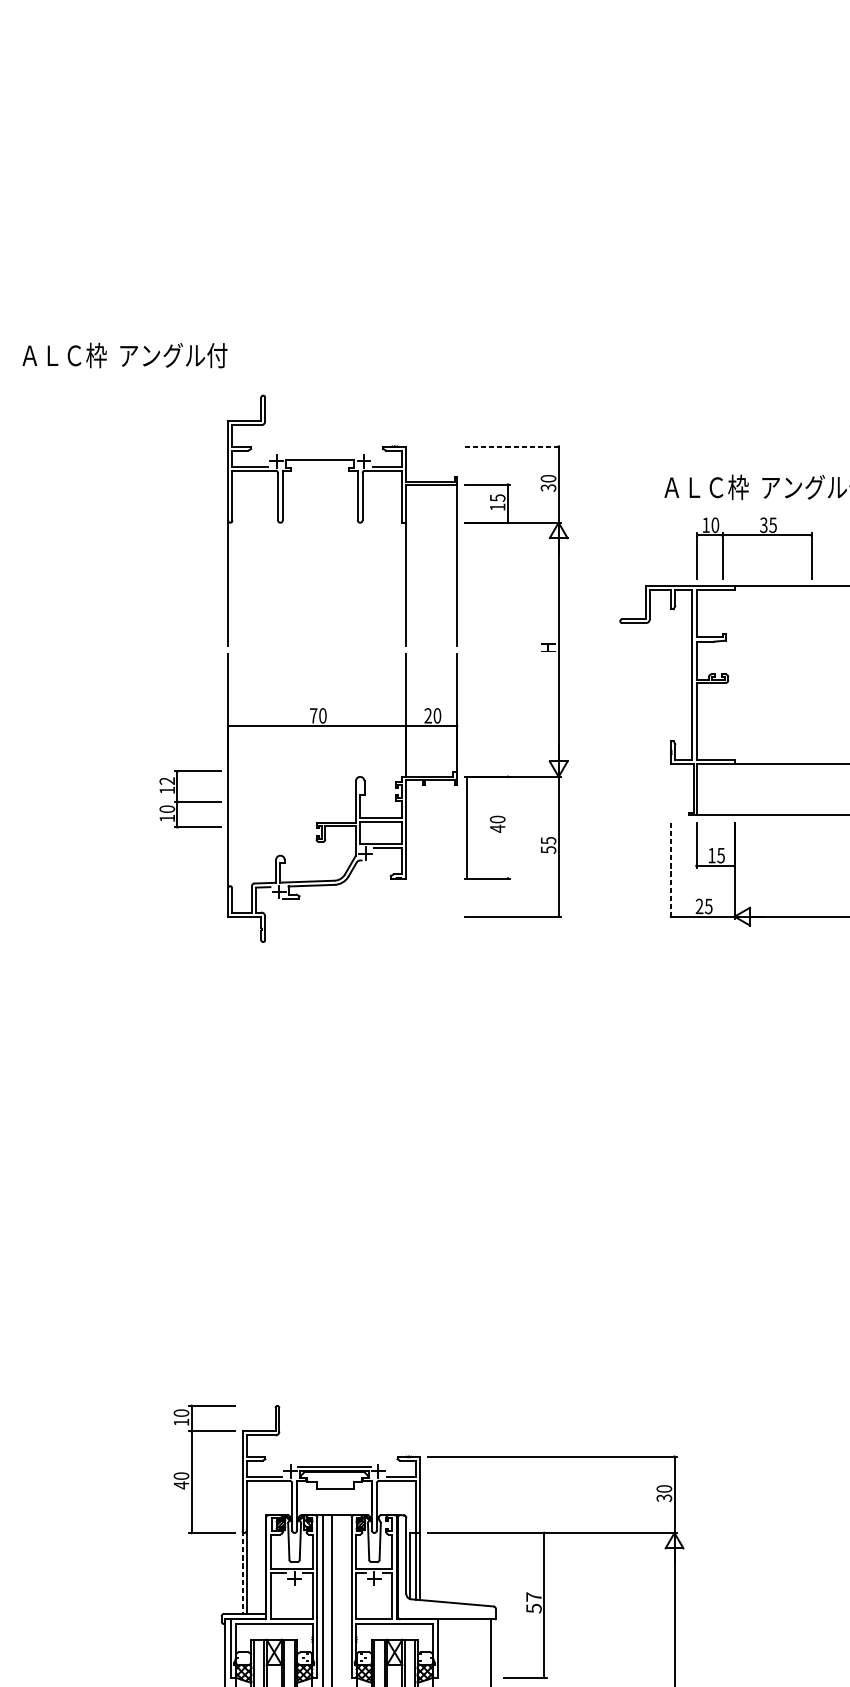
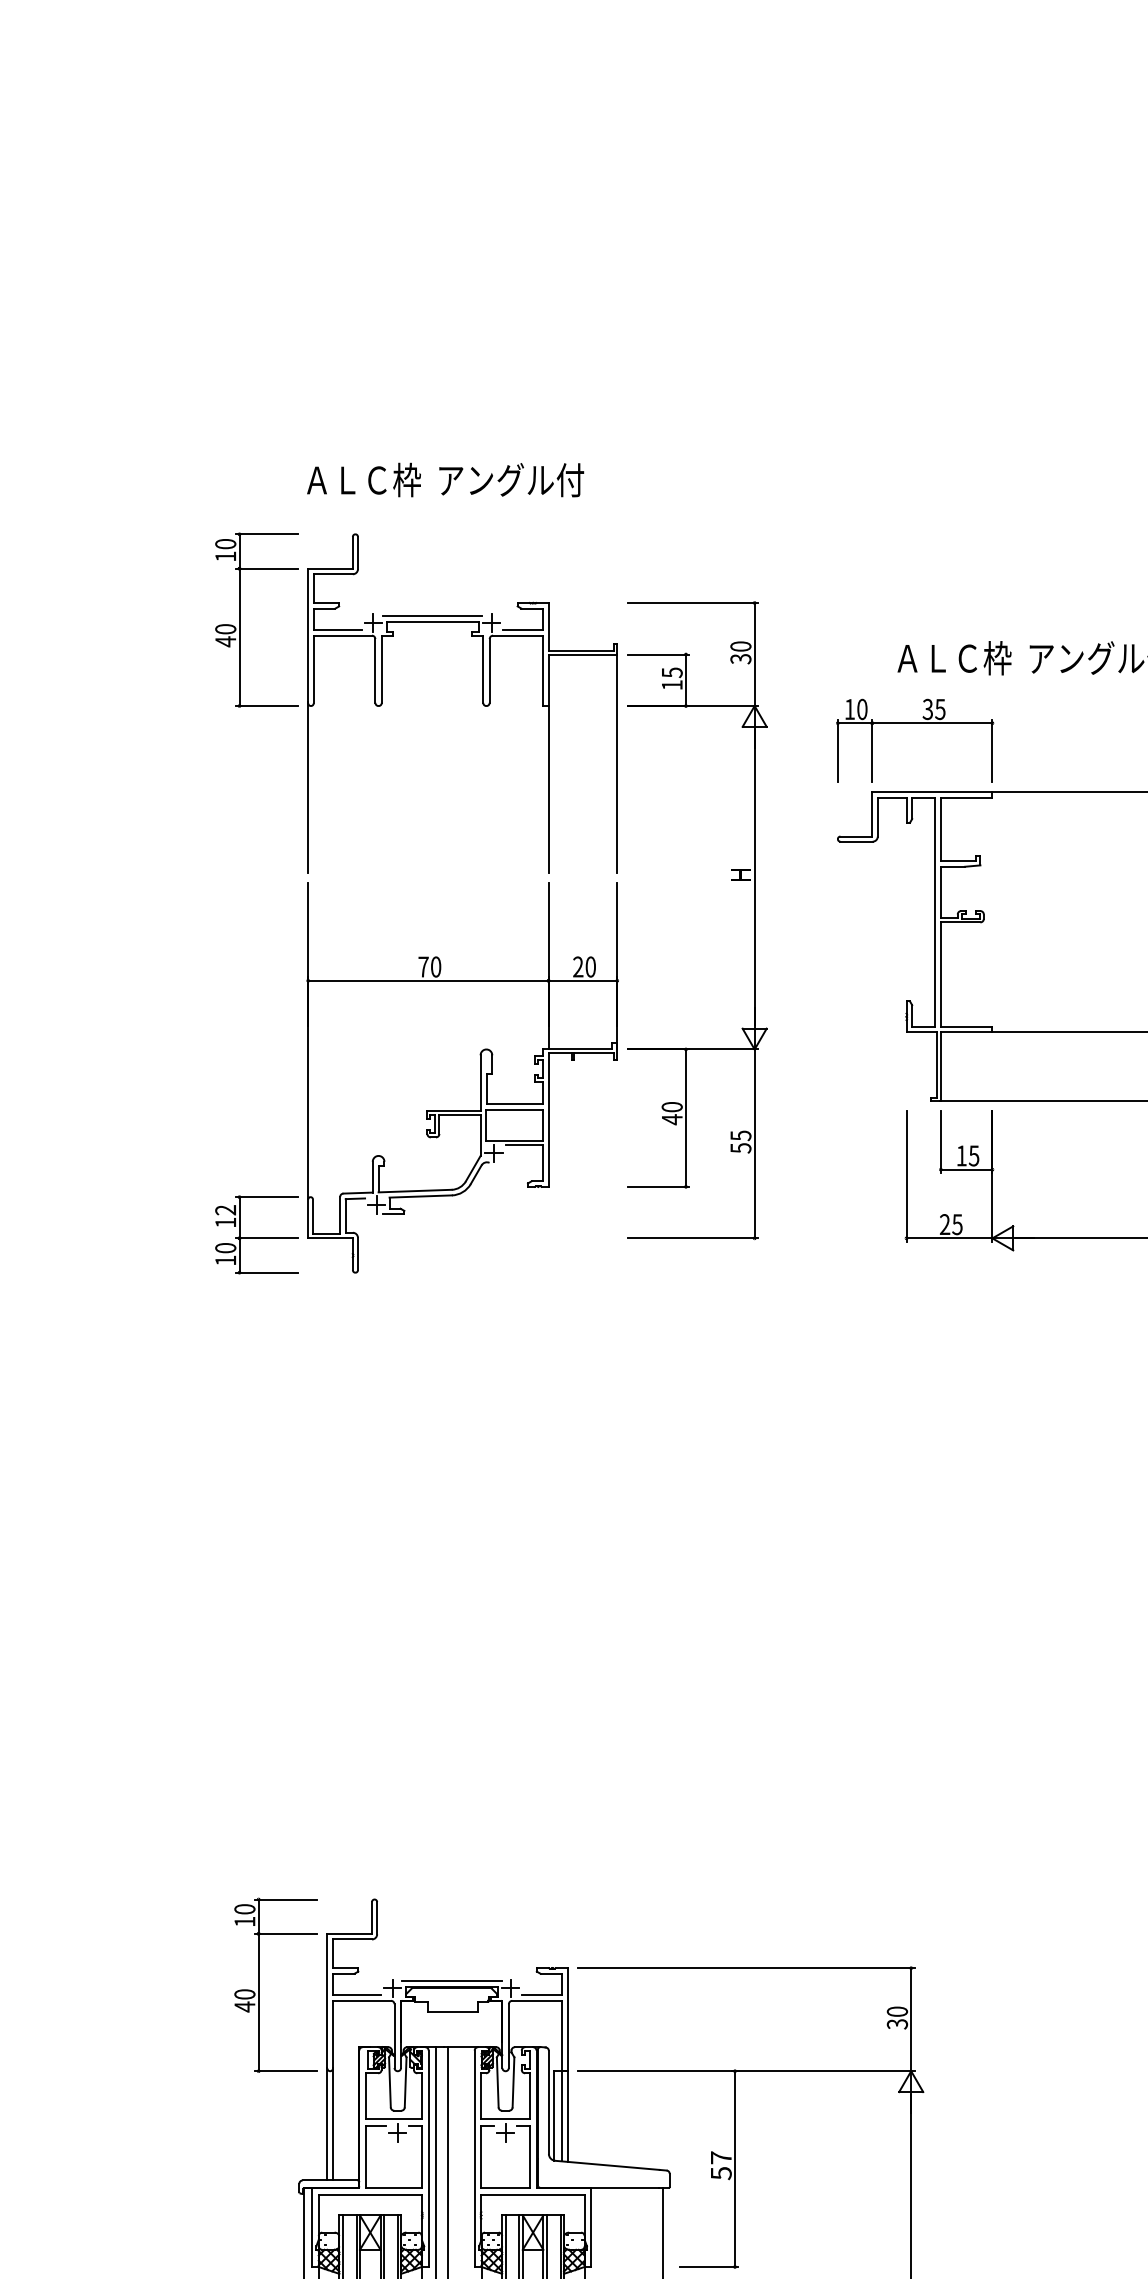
text: (124, 355) -> (445, 479), moved
line: (513, 446) -> (693, 603), dashed -> solid
line: (320, 456) -> (432, 616), added
part: (178, 458) -> (240, 619), added
part: (754, 535) -> (915, 723), moved
part: (190, 799) -> (256, 1234), moved
line: (466, 827) -> (685, 1117), moved
line: (671, 871) -> (906, 1177), dashed -> solid
line: (242, 1572) -> (327, 2124), dashed -> solid

